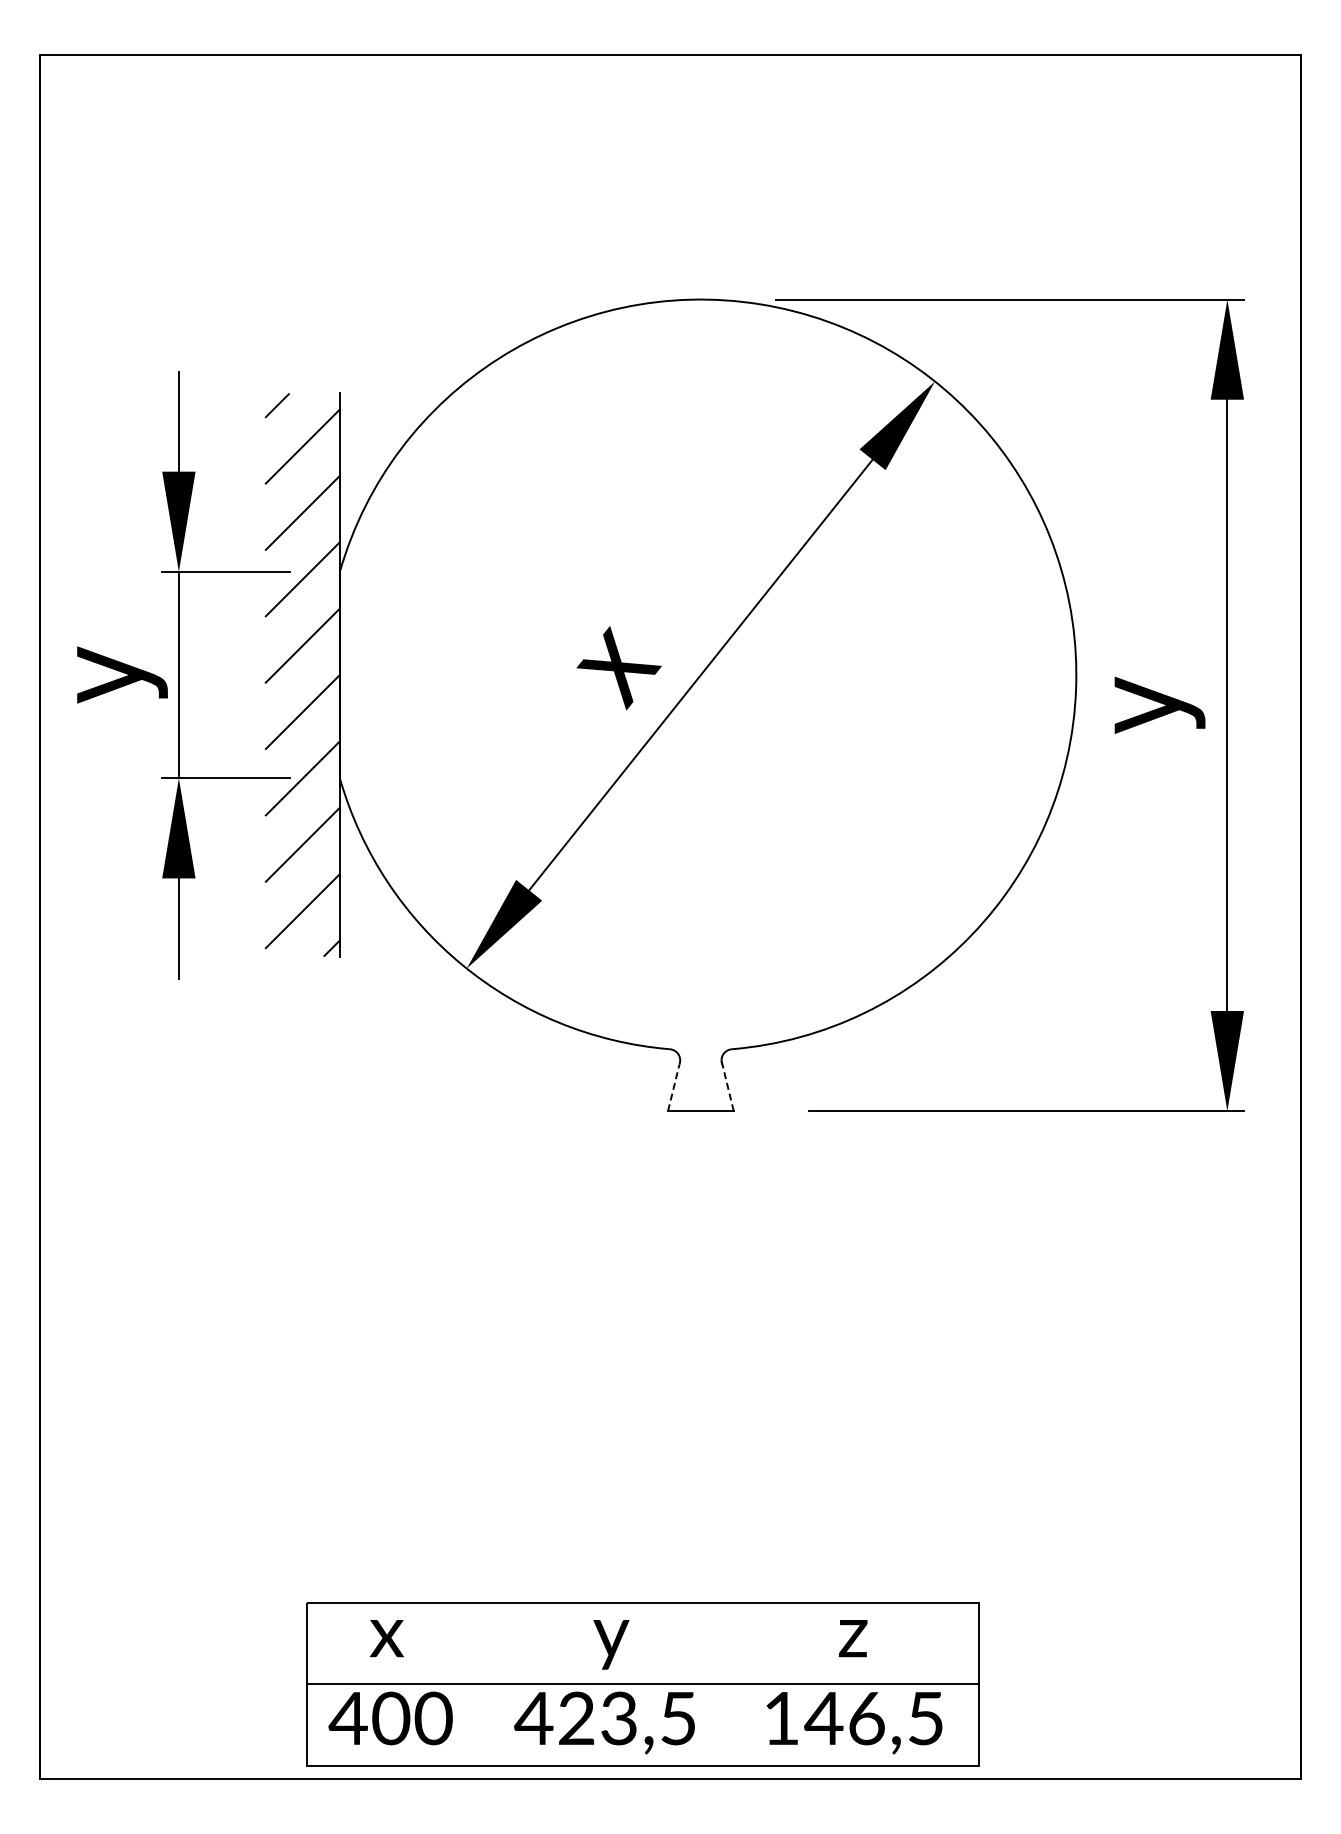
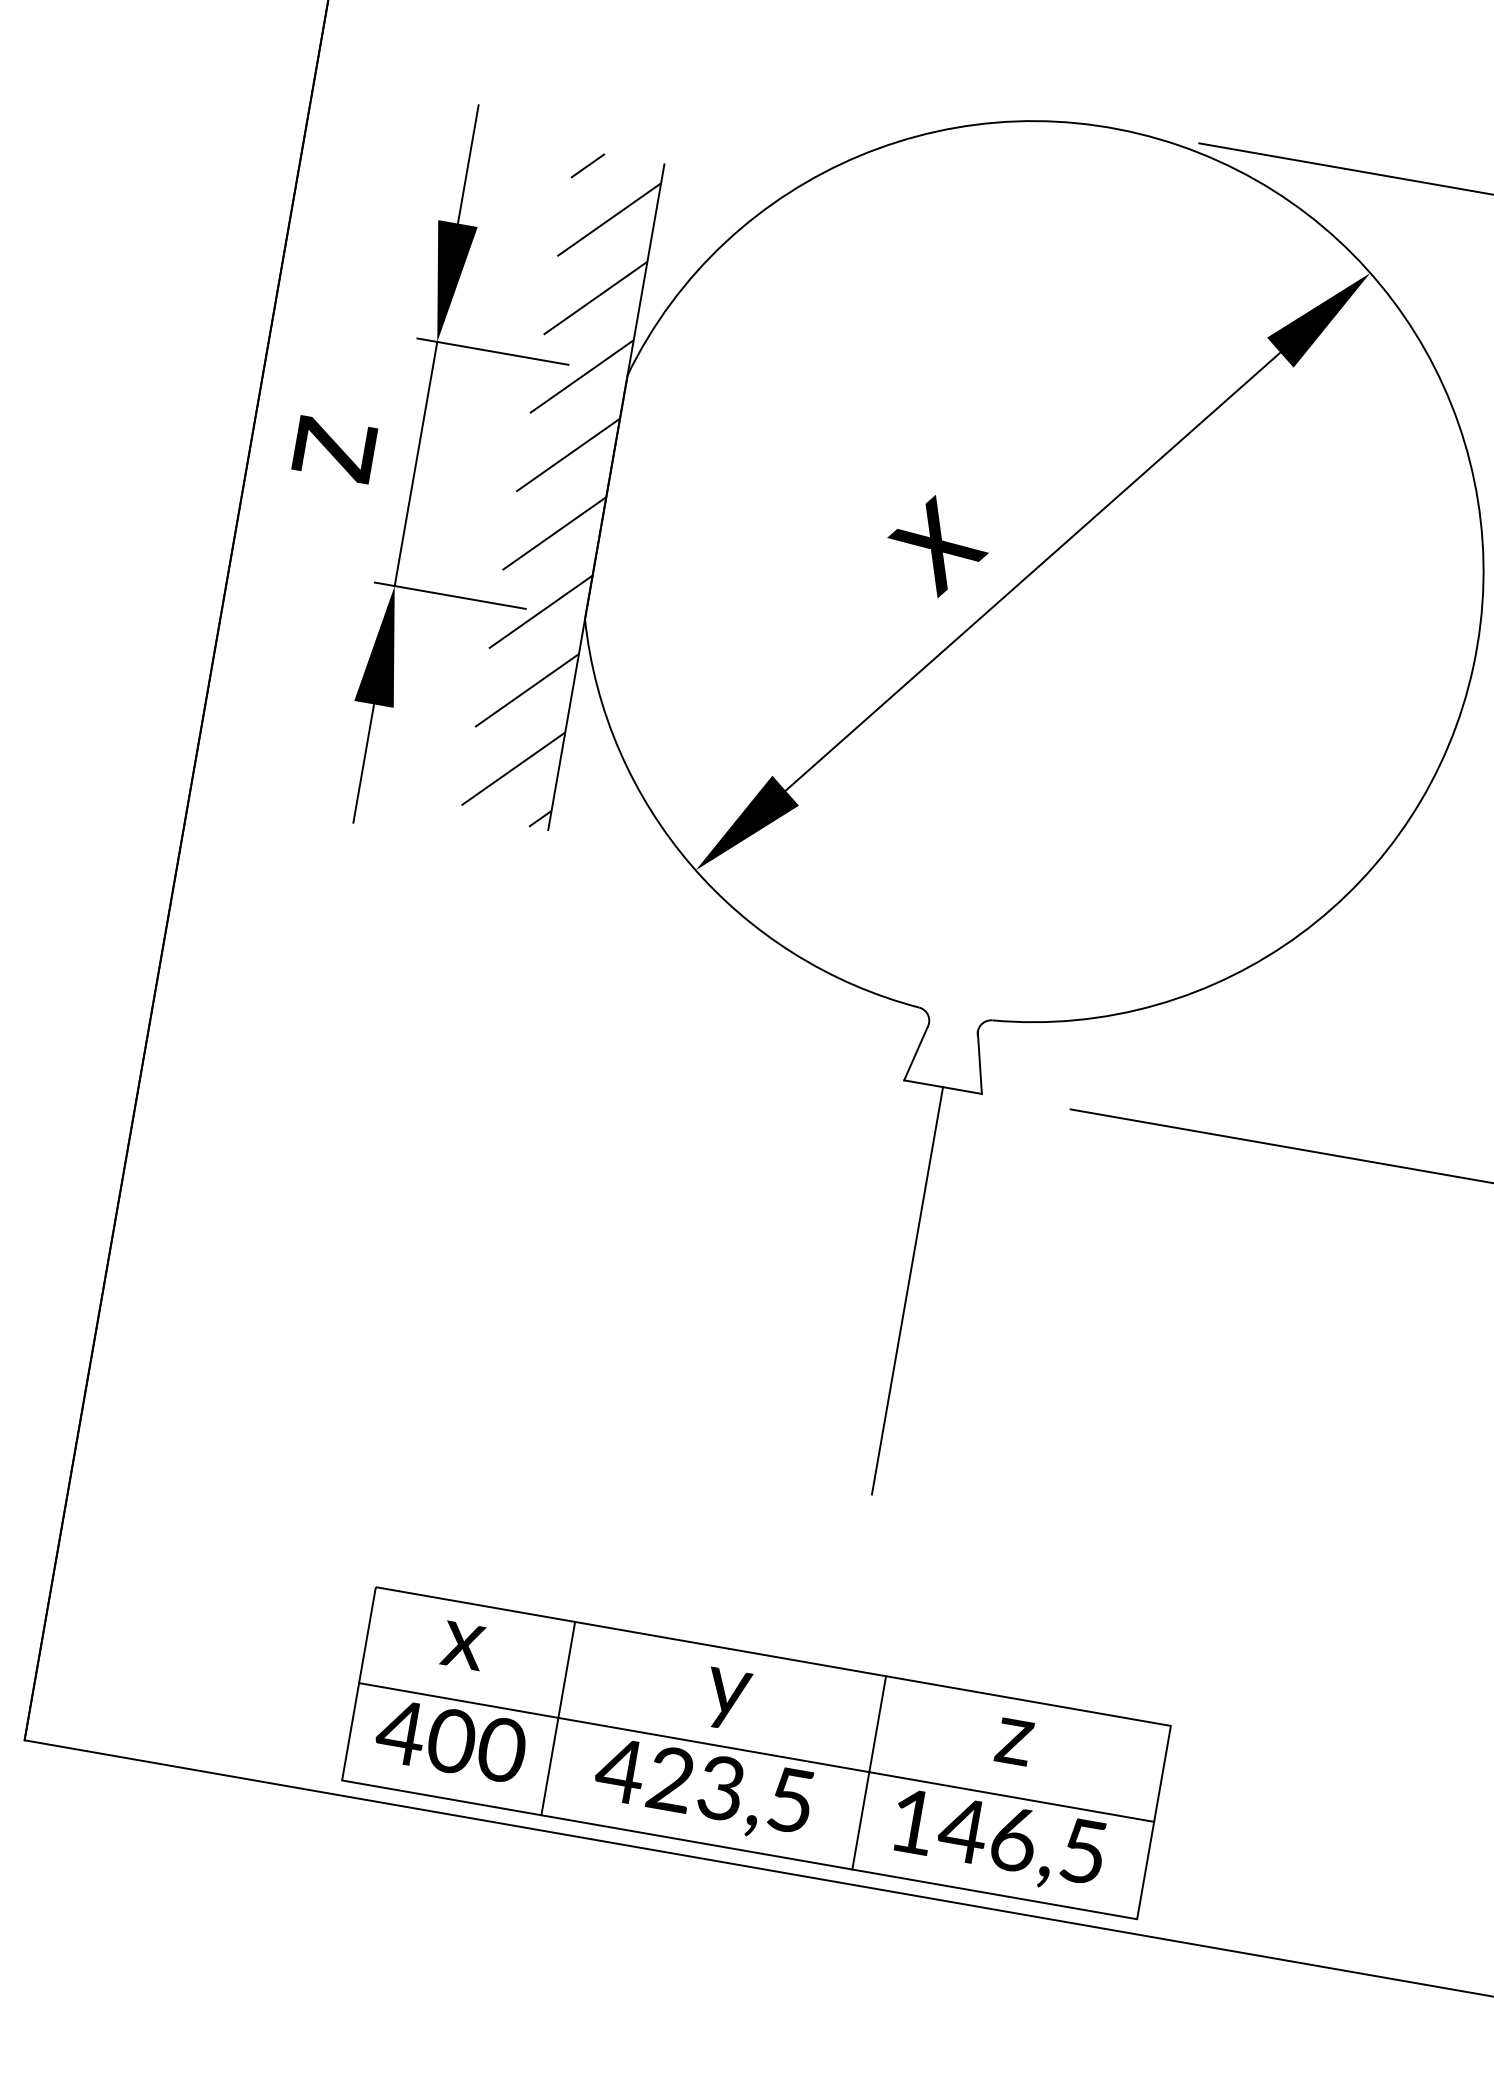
text: (122, 674) -> (349, 451), y -> z
line: (727, 1085) -> (979, 1062), dashed -> solid
line: (673, 1087) -> (915, 1053), dashed -> solid
line: (700, 1283) -> (907, 1290), added
line: (475, 1684) -> (558, 1718), added
line: (738, 1684) -> (869, 1772), added

